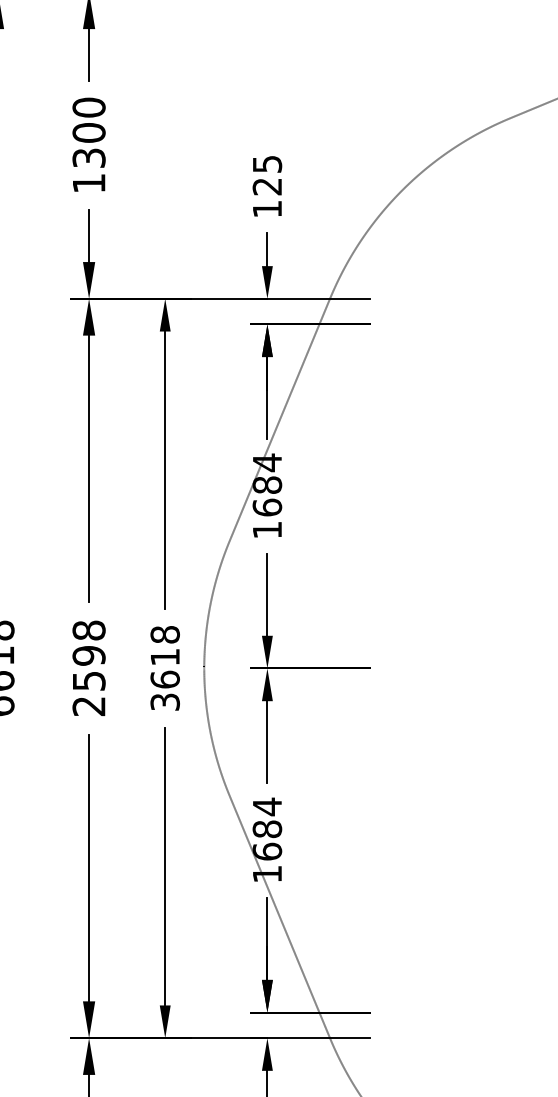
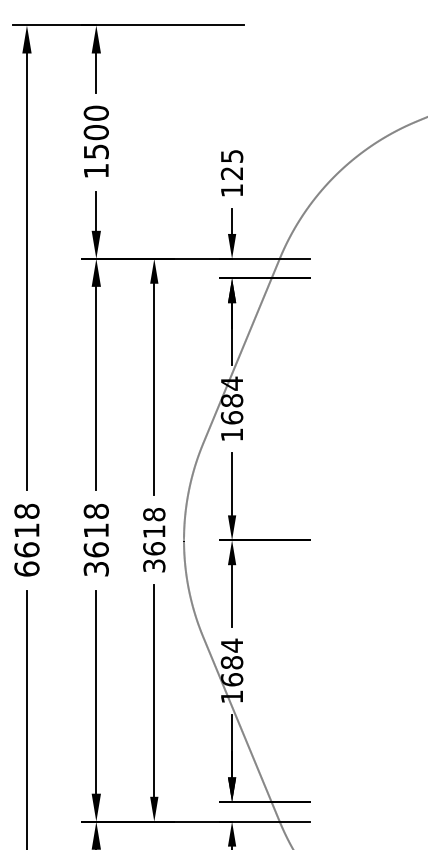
text: (88, 157) -> (95, 151), 1300 -> 1500
text: (88, 680) -> (95, 549), 2598 -> 3618

